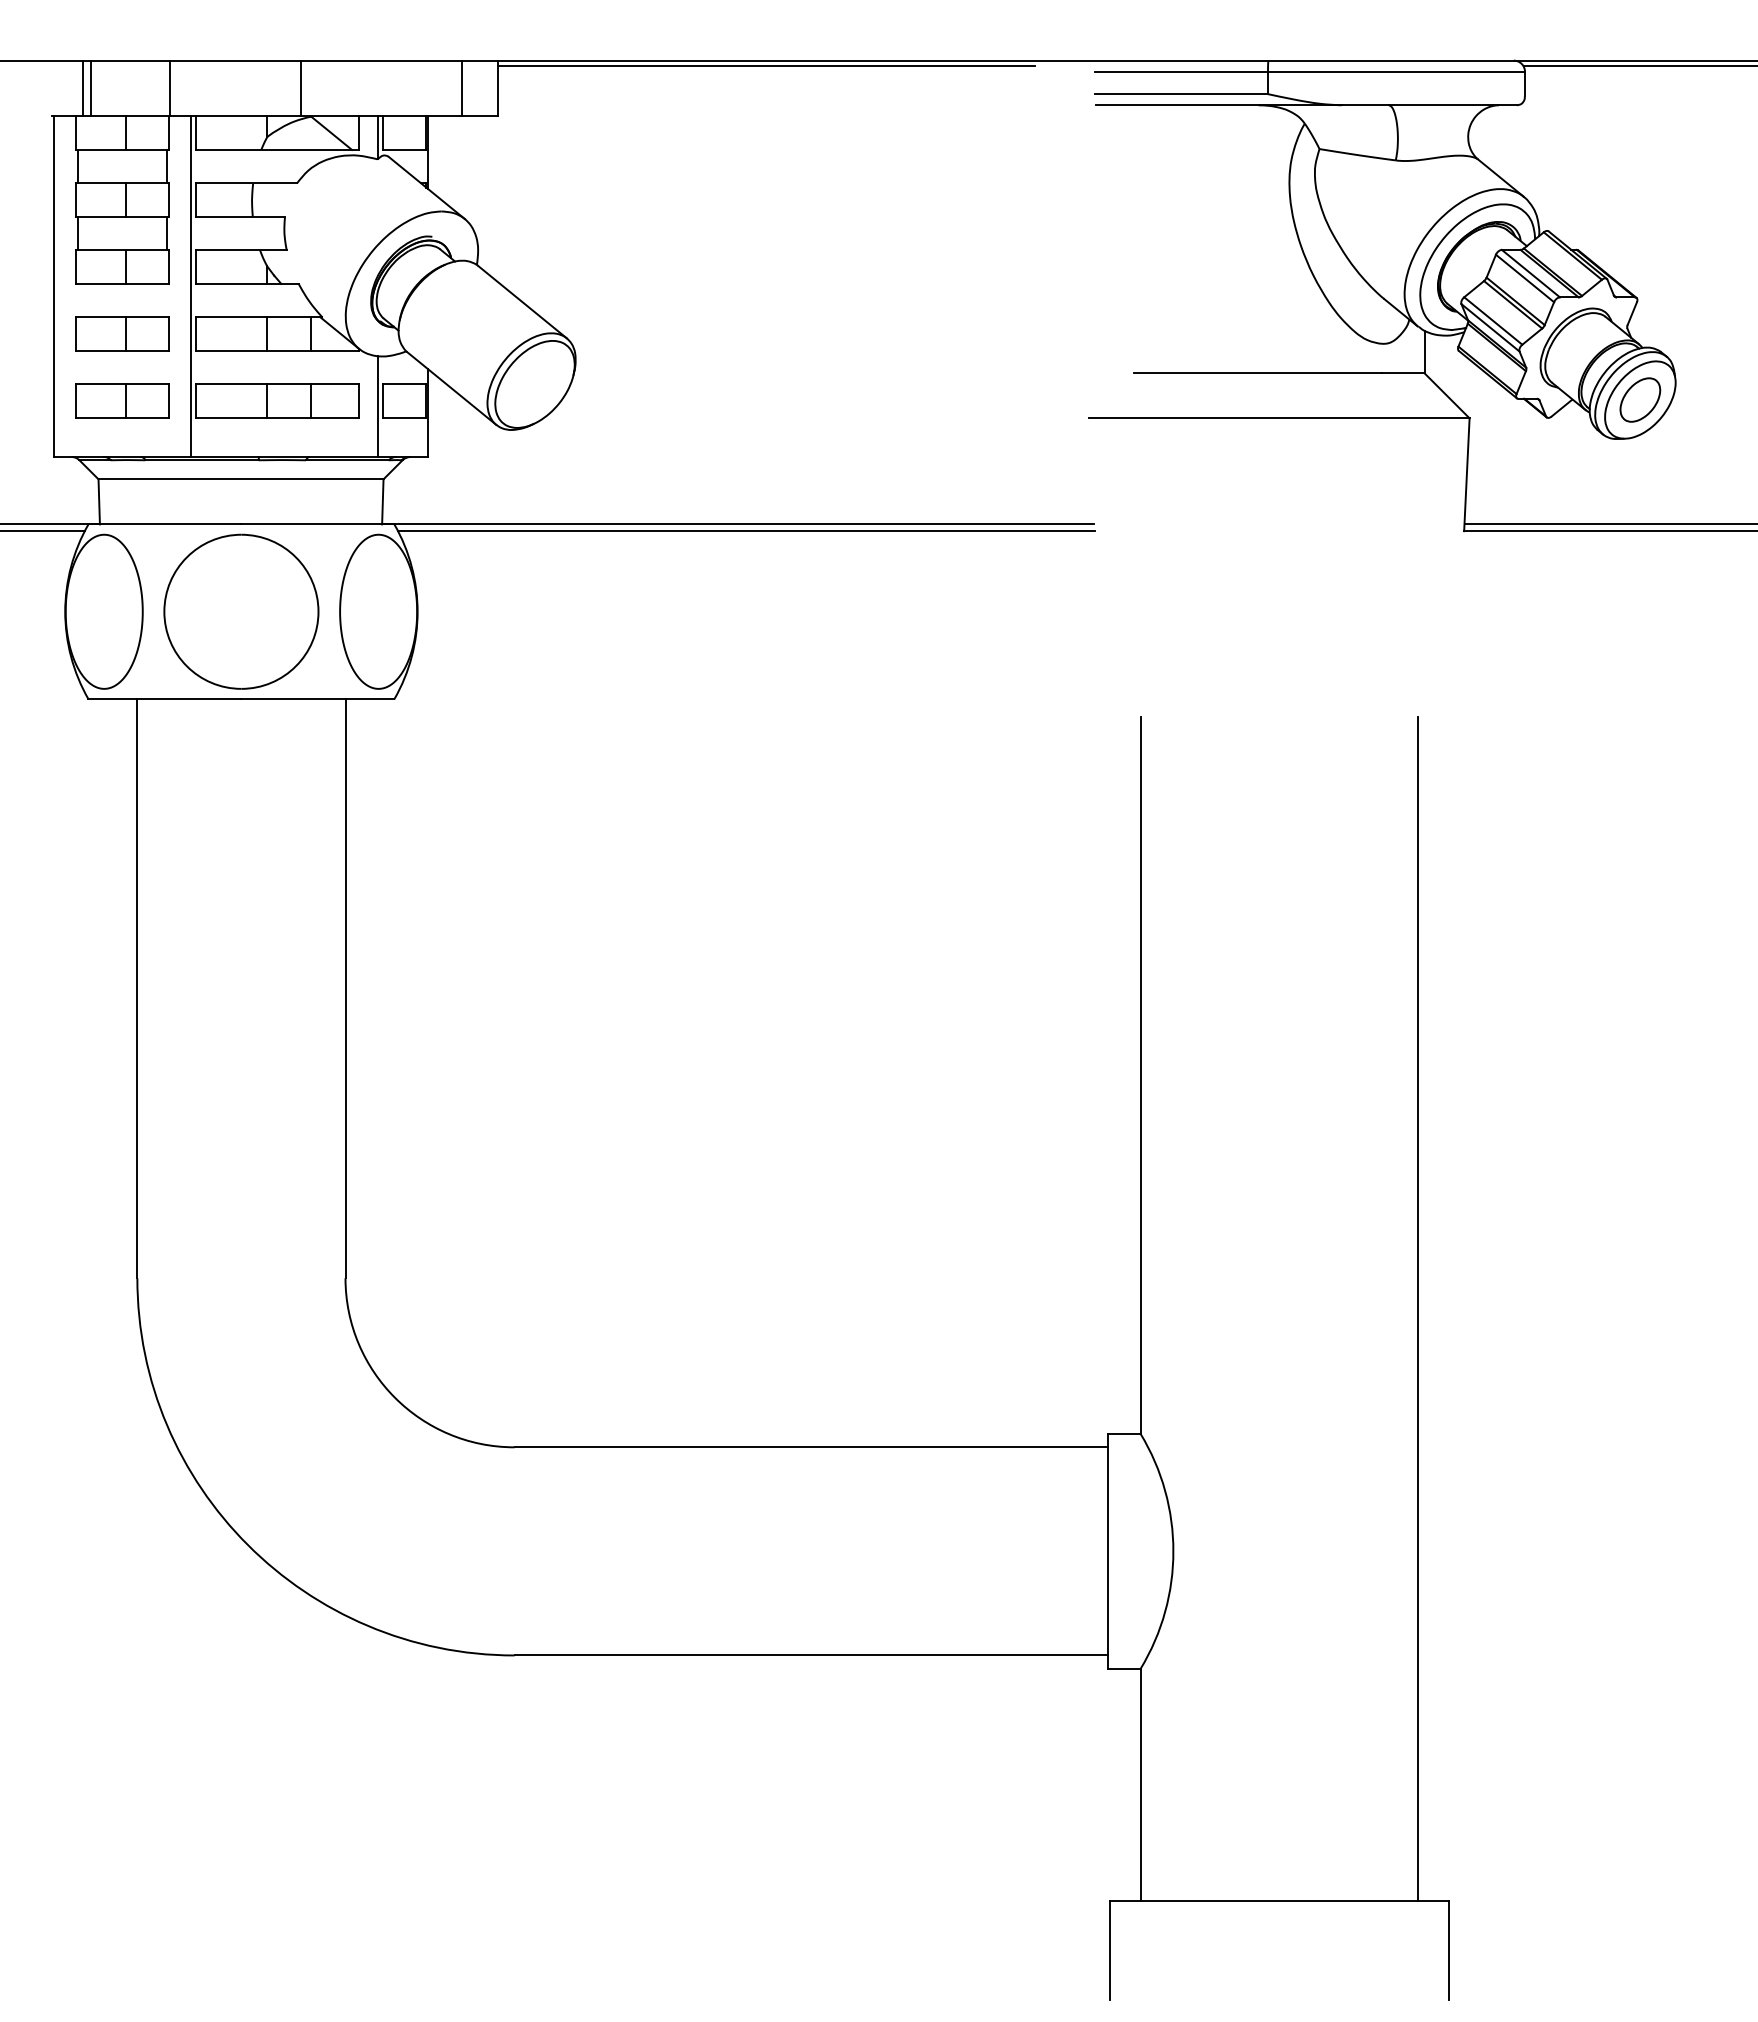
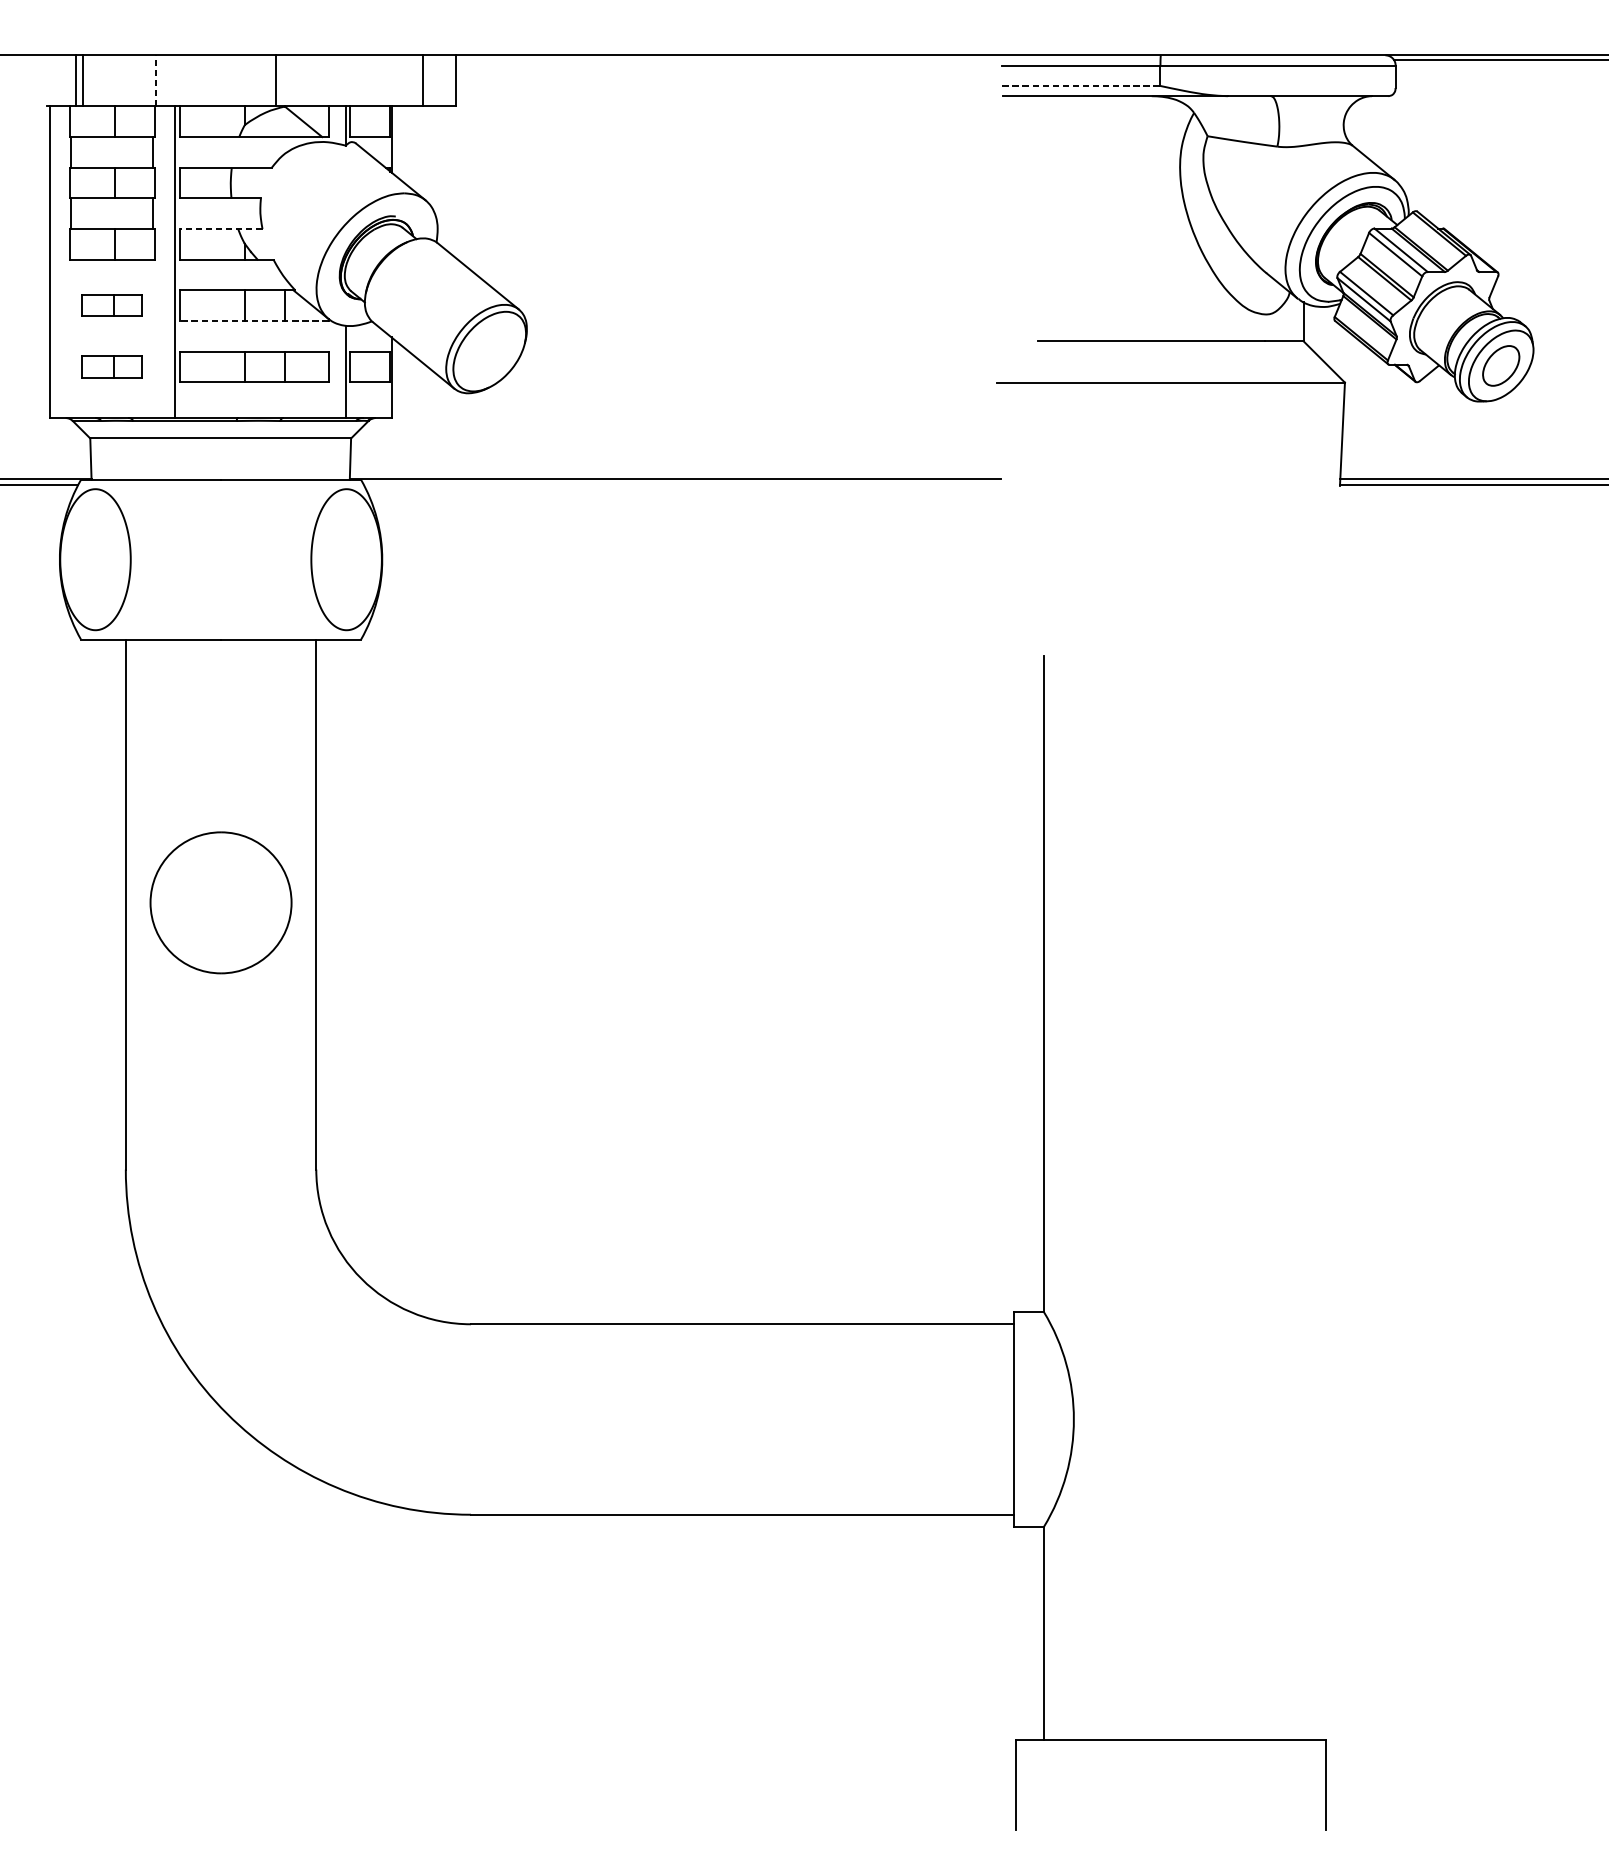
line: (766, 66) -> (701, 60), removed
line: (169, 88) -> (155, 80), solid -> dashed
line: (1182, 94) -> (1082, 86), solid -> dashed
line: (240, 250) -> (220, 229), solid -> dashed
part: (122, 333) -> (112, 305), size x0.7
line: (277, 350) -> (254, 320), solid -> dashed
part: (122, 400) -> (112, 366), size x0.7
line: (745, 530) -> (682, 485), removed
part: (241, 611) -> (221, 902), moved
line: (1418, 1308) -> (1298, 1197), removed

